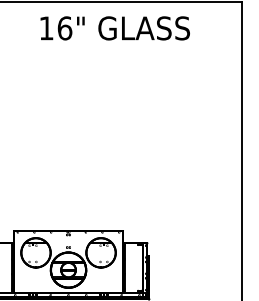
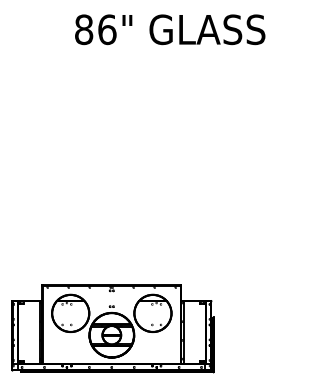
text: (46, 28) -> (83, 29), 16" -> 86"

